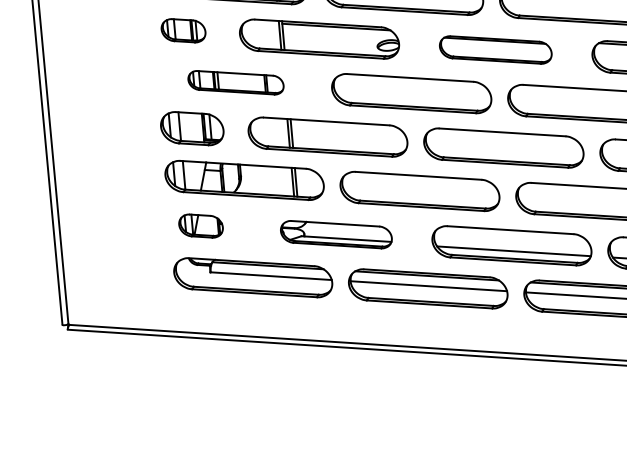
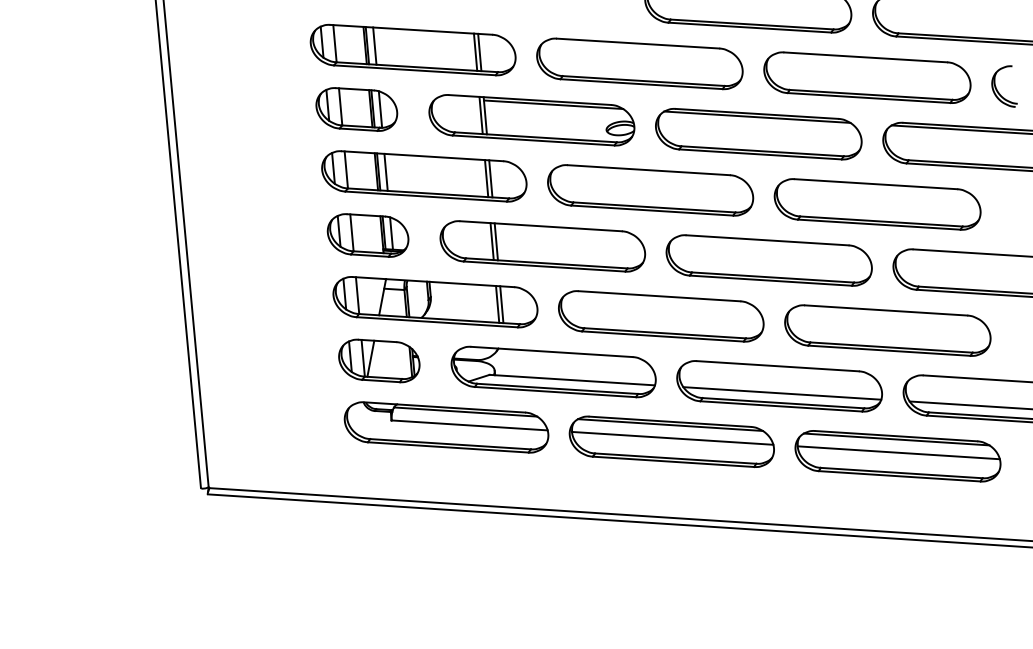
part: (183, 30) -> (356, 109), size x1.43
part: (495, 50) -> (758, 134), size x1.43
part: (236, 82) -> (424, 176), size x1.67
part: (201, 225) -> (379, 360), size x1.43
part: (336, 234) -> (553, 371), size x1.43

